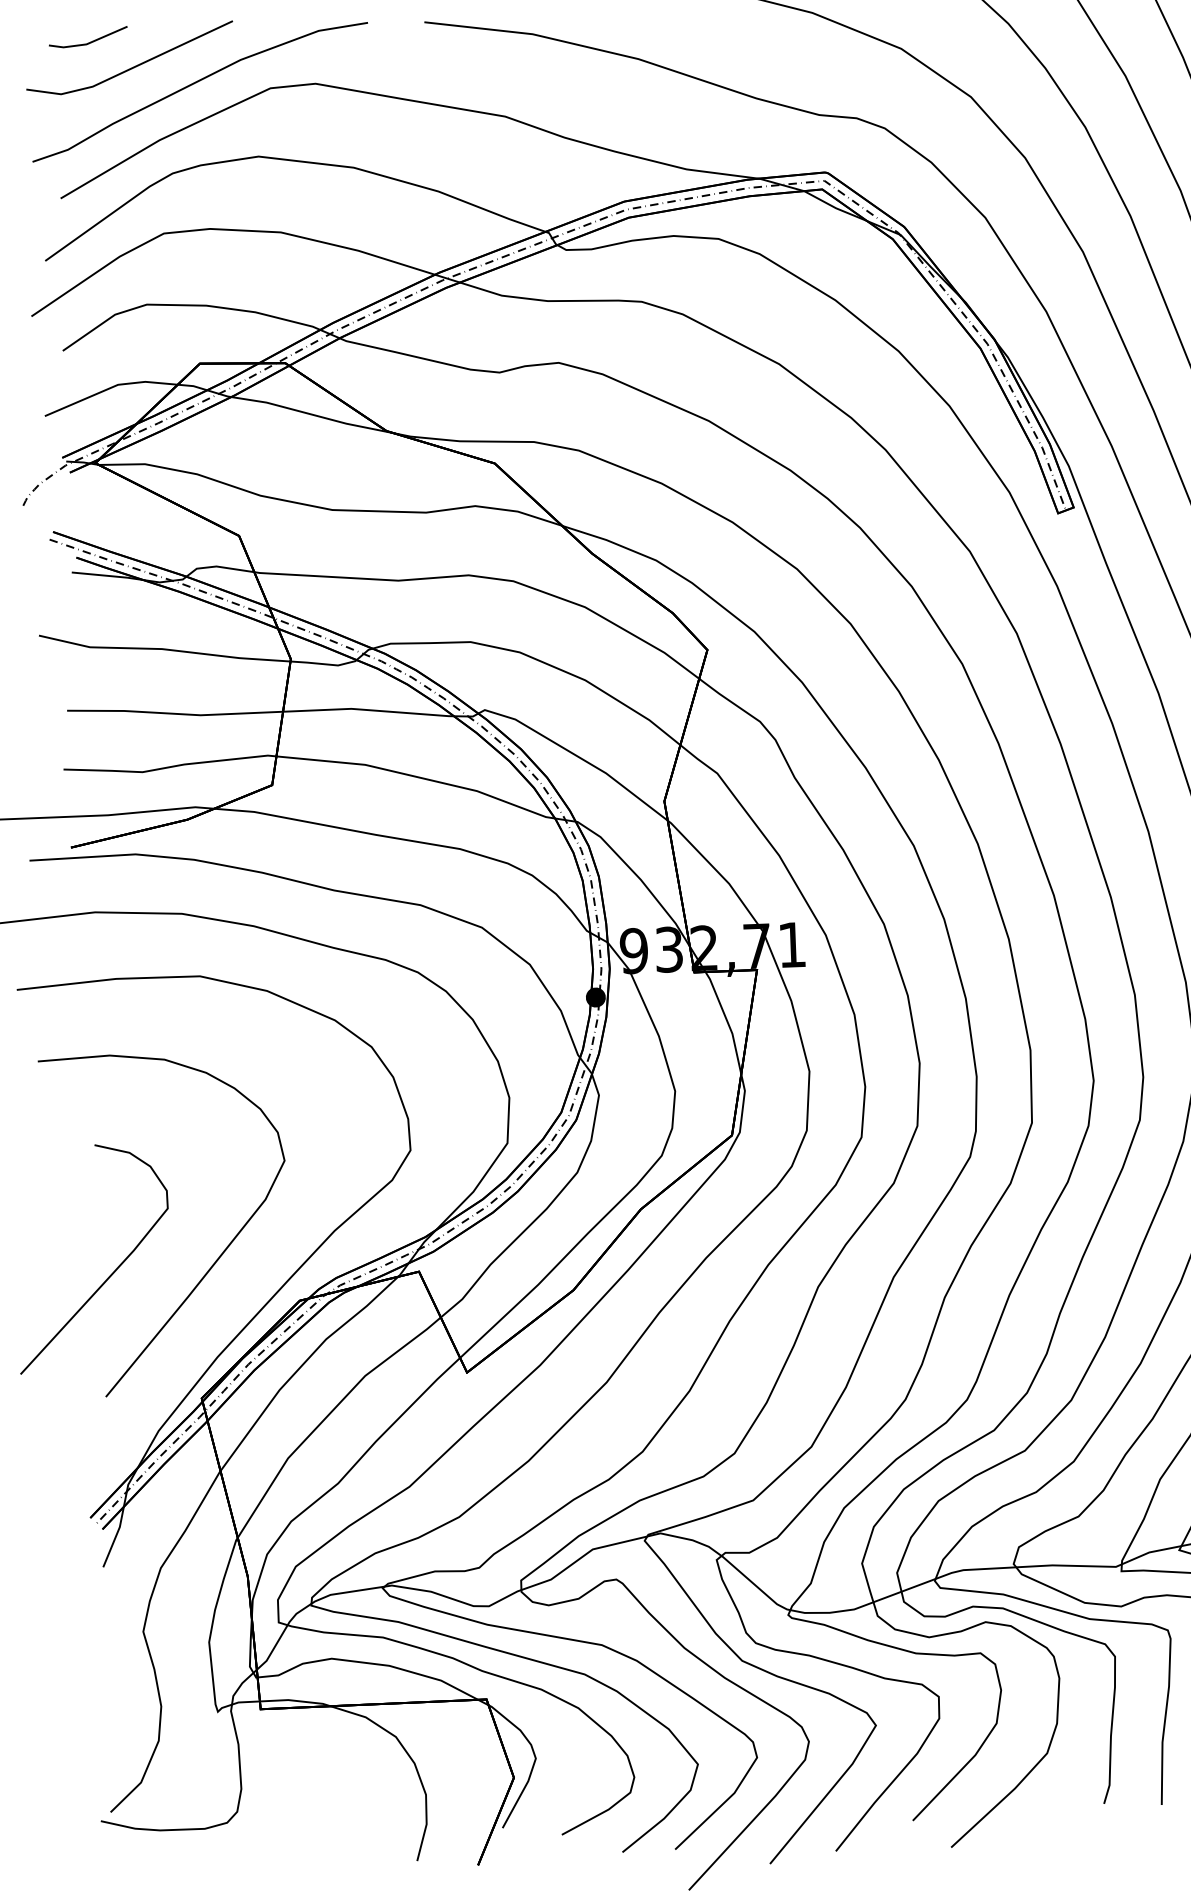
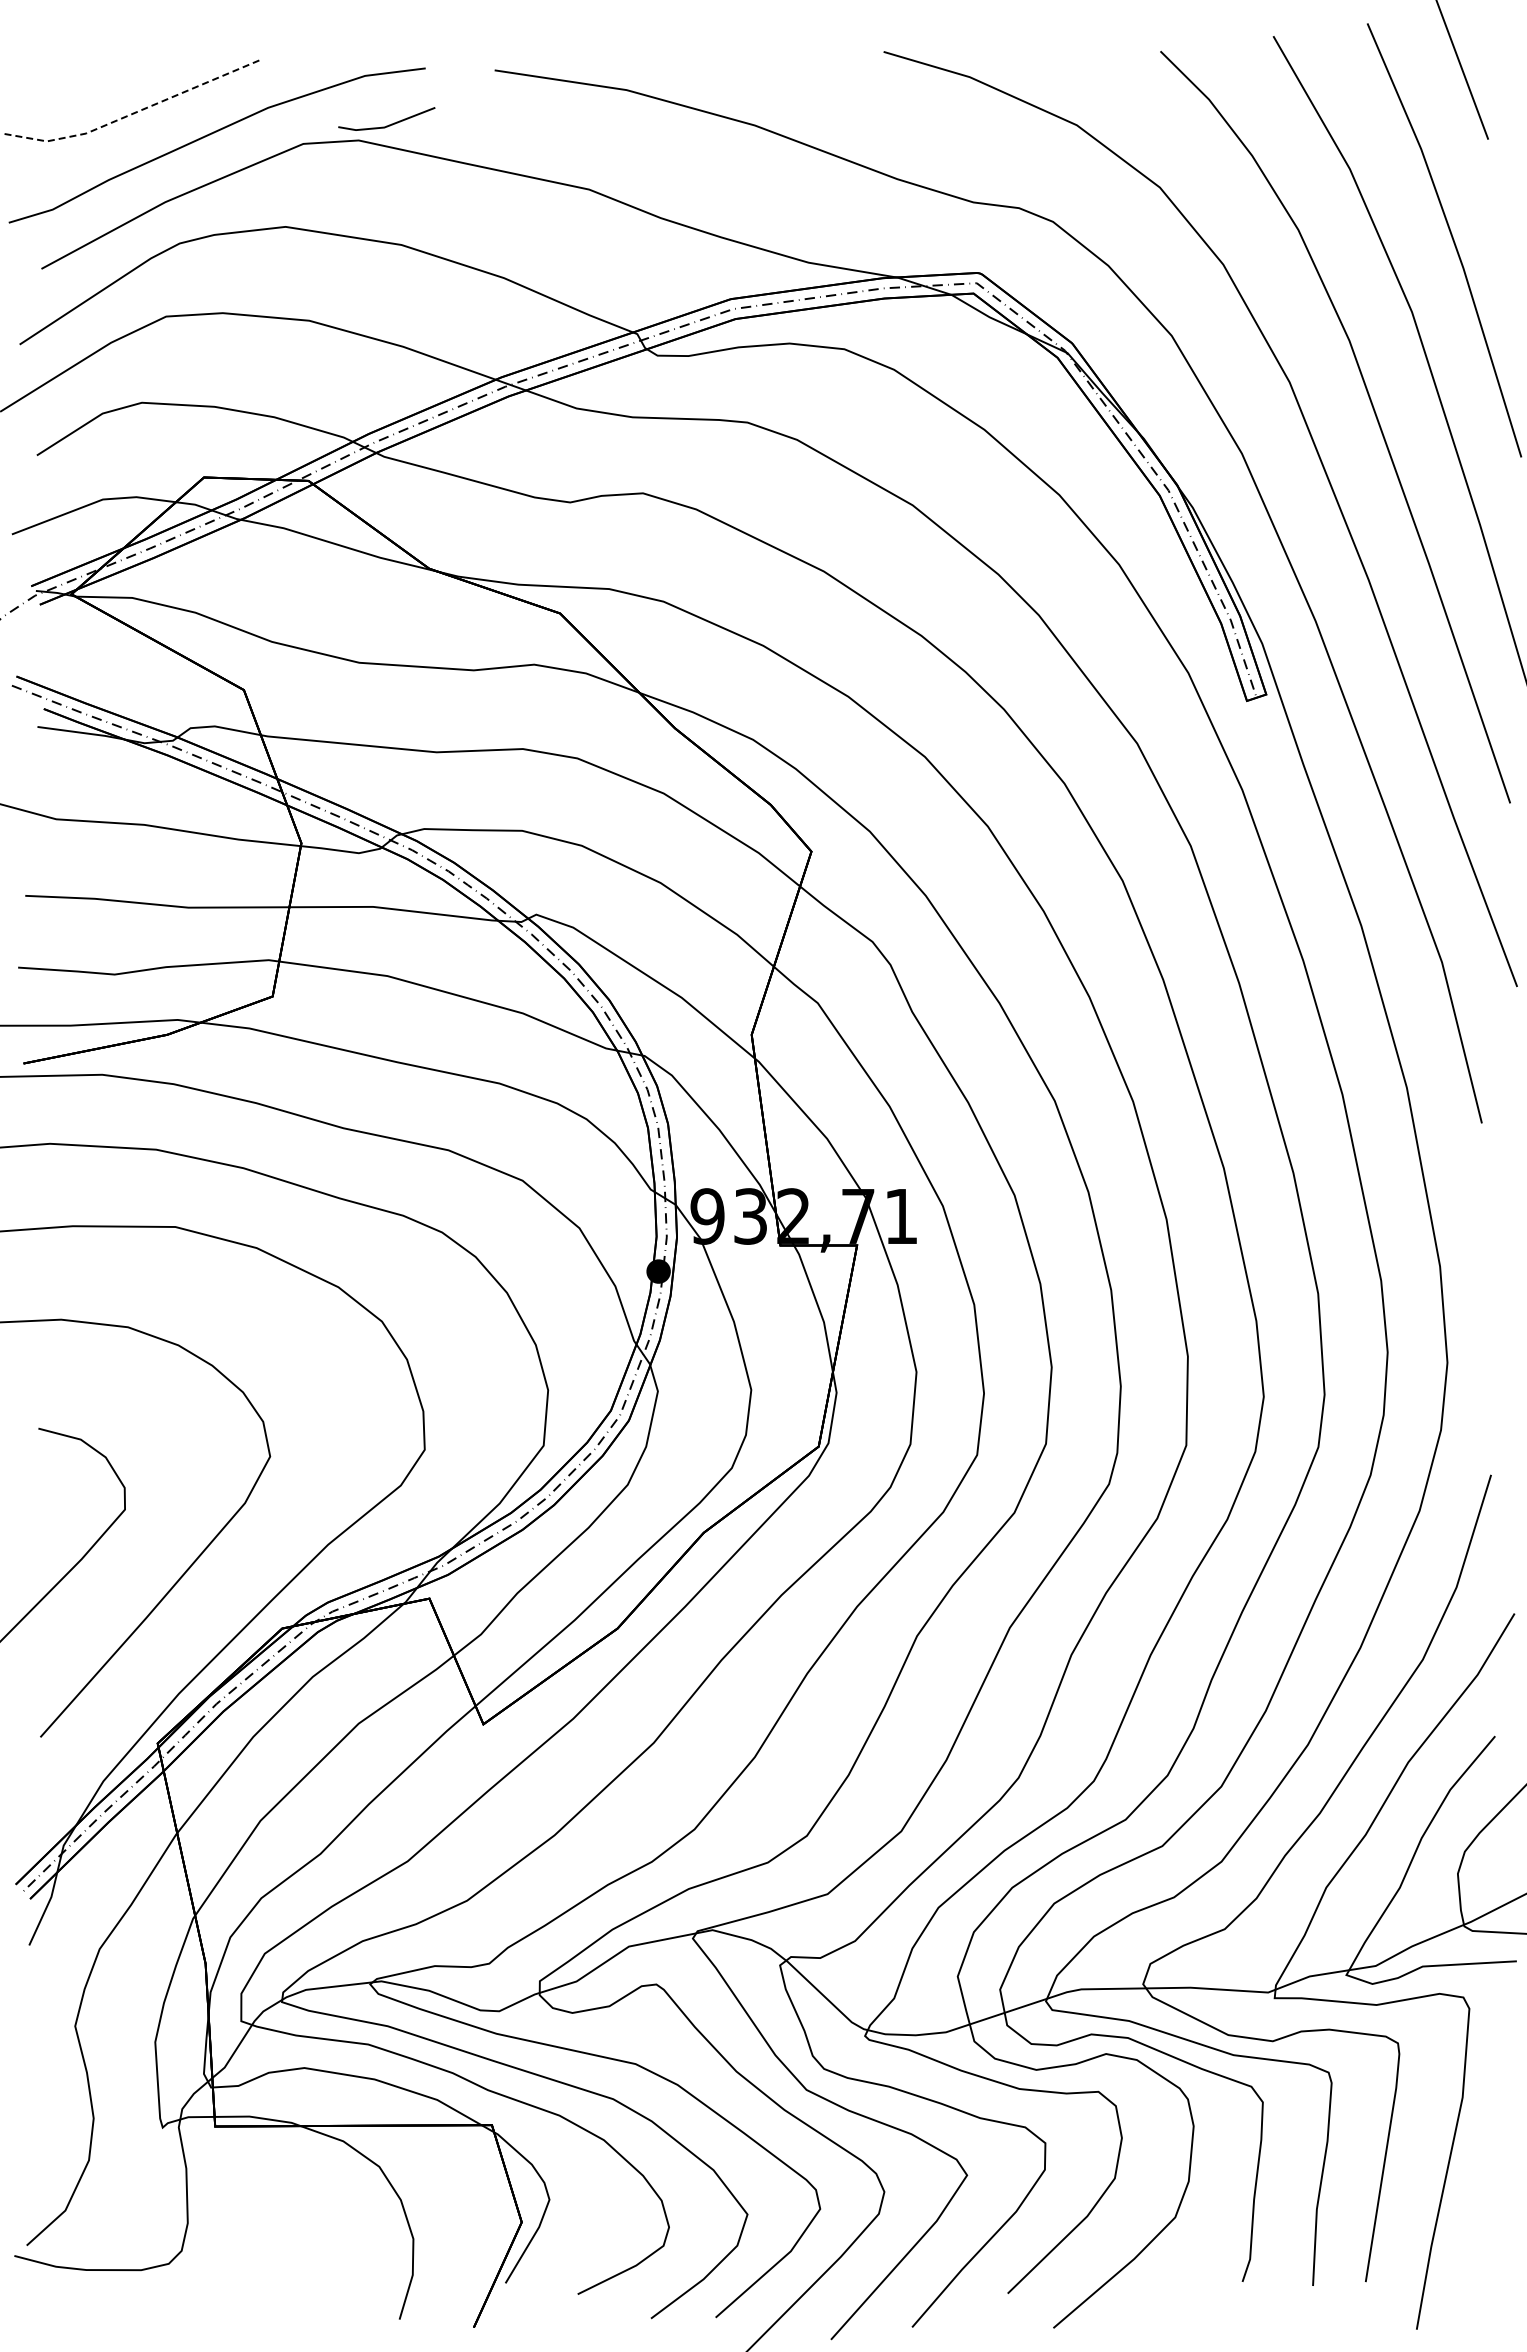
line: (90, 41) -> (389, 124), moved
line: (130, 68) -> (133, 113), solid -> dashed

